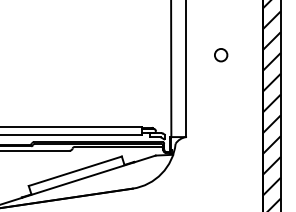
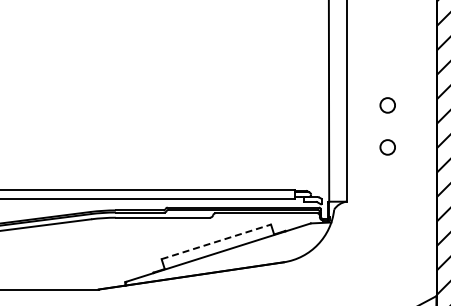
circle: (220, 90) -> (387, 147), added
line: (75, 170) -> (216, 241), solid -> dashed

